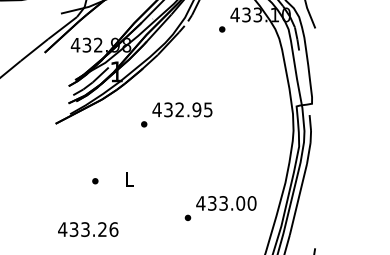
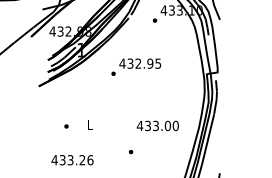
text: (177, 113) -> (136, 66), moved
text: (225, 202) -> (157, 125), moved
text: (88, 230) -> (72, 160), moved

